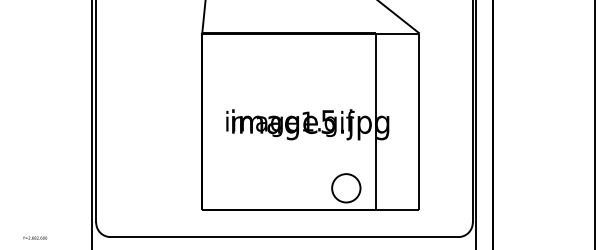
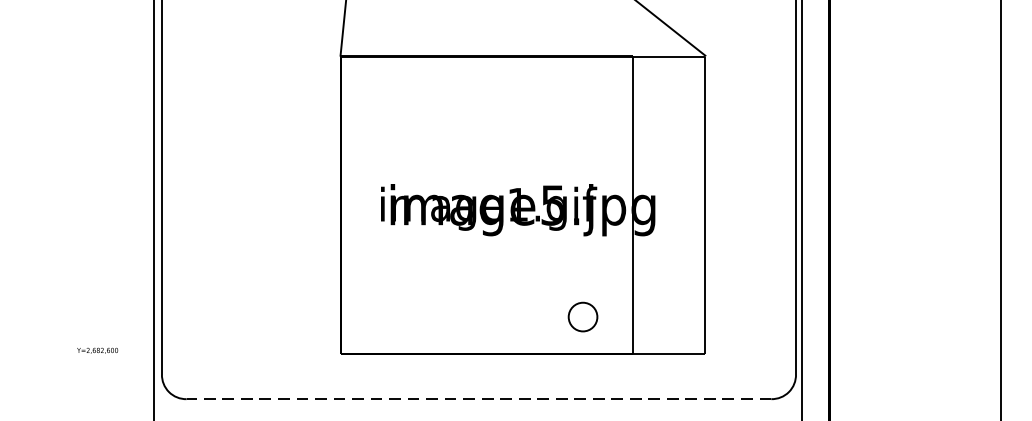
circle: (346, 188) -> (583, 317), size x0.6
text: (35, 237) -> (98, 349), moved
line: (284, 237) -> (478, 399), solid -> dashed

